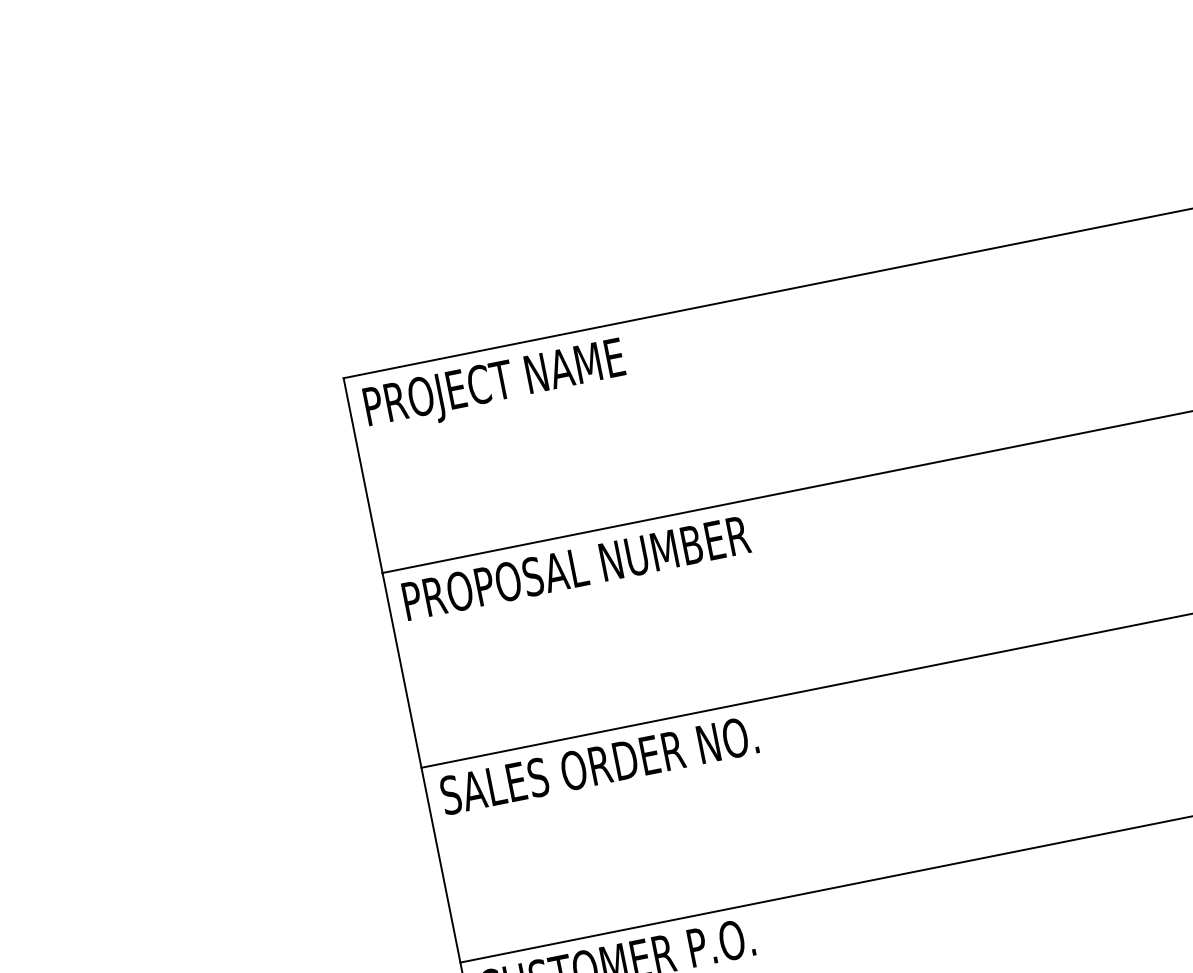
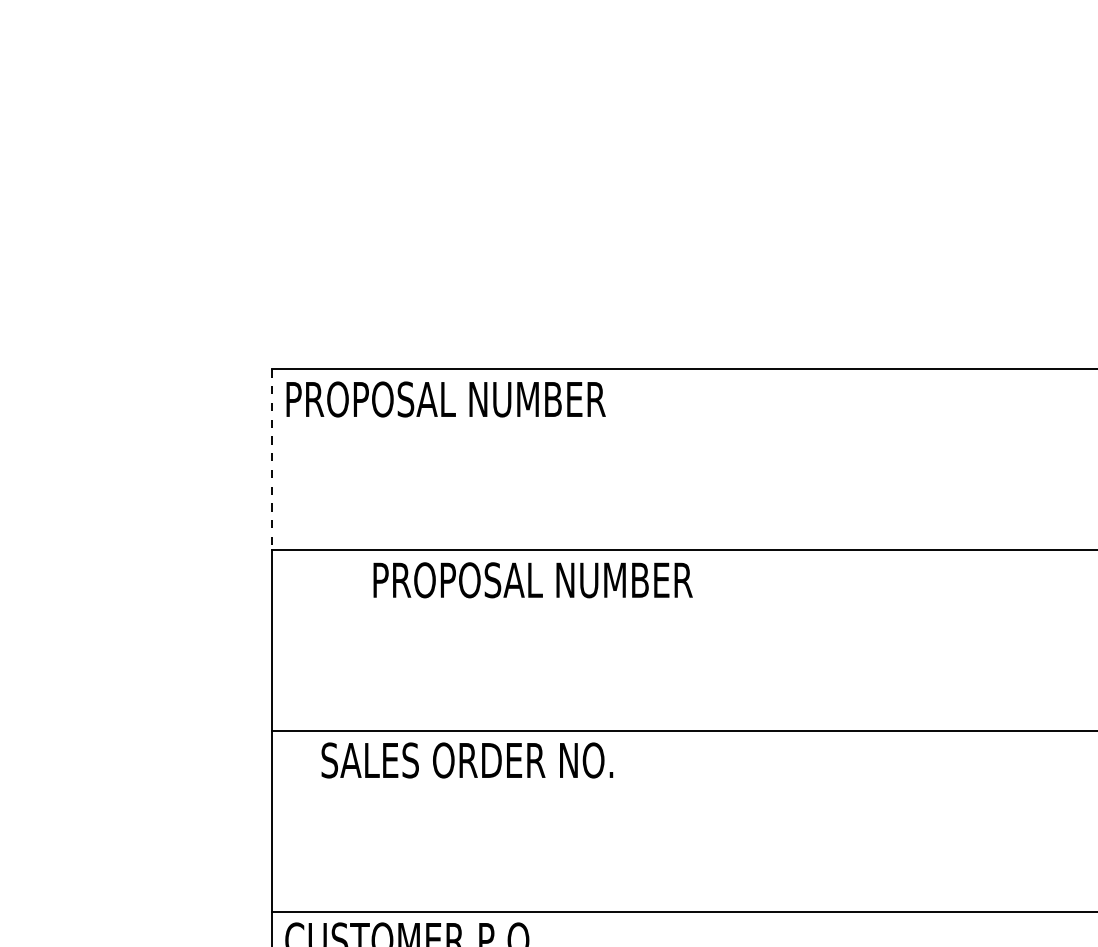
text: (572, 370) -> (477, 403), PROJECT NAME -> PROPOSAL NUMBER
line: (363, 476) -> (272, 460), solid -> dashed
text: (575, 568) -> (532, 580), moved
text: (599, 765) -> (467, 760), moved

